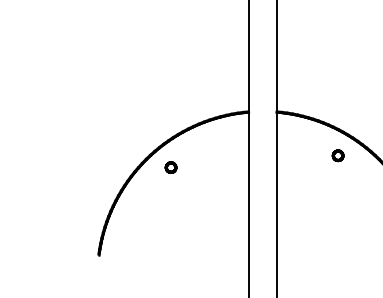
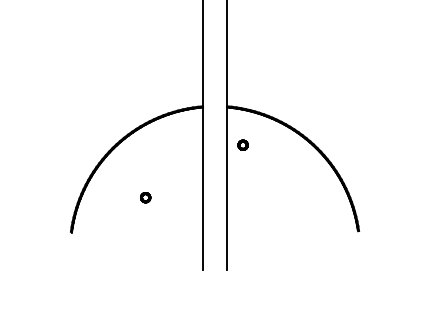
part: (337, 154) -> (242, 144), moved
part: (170, 167) -> (145, 197), moved

